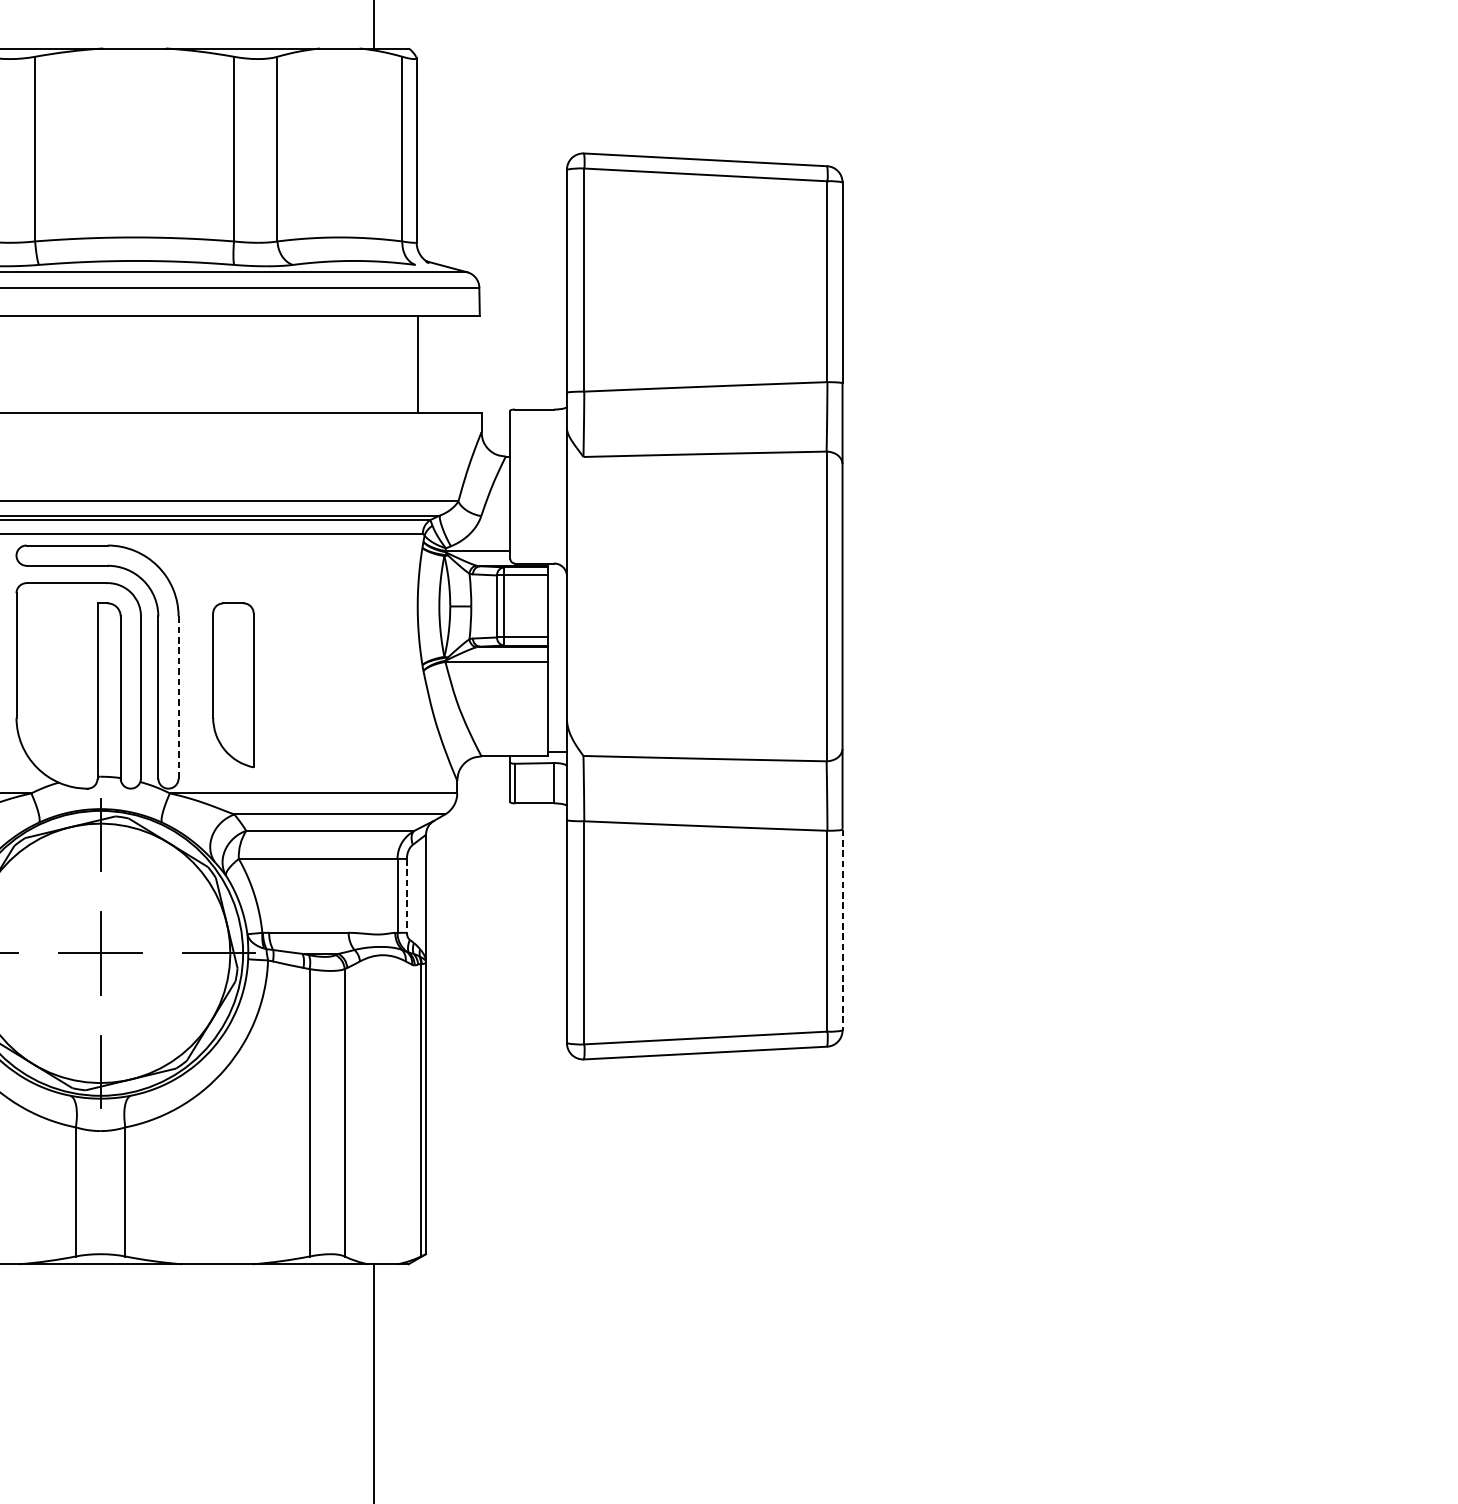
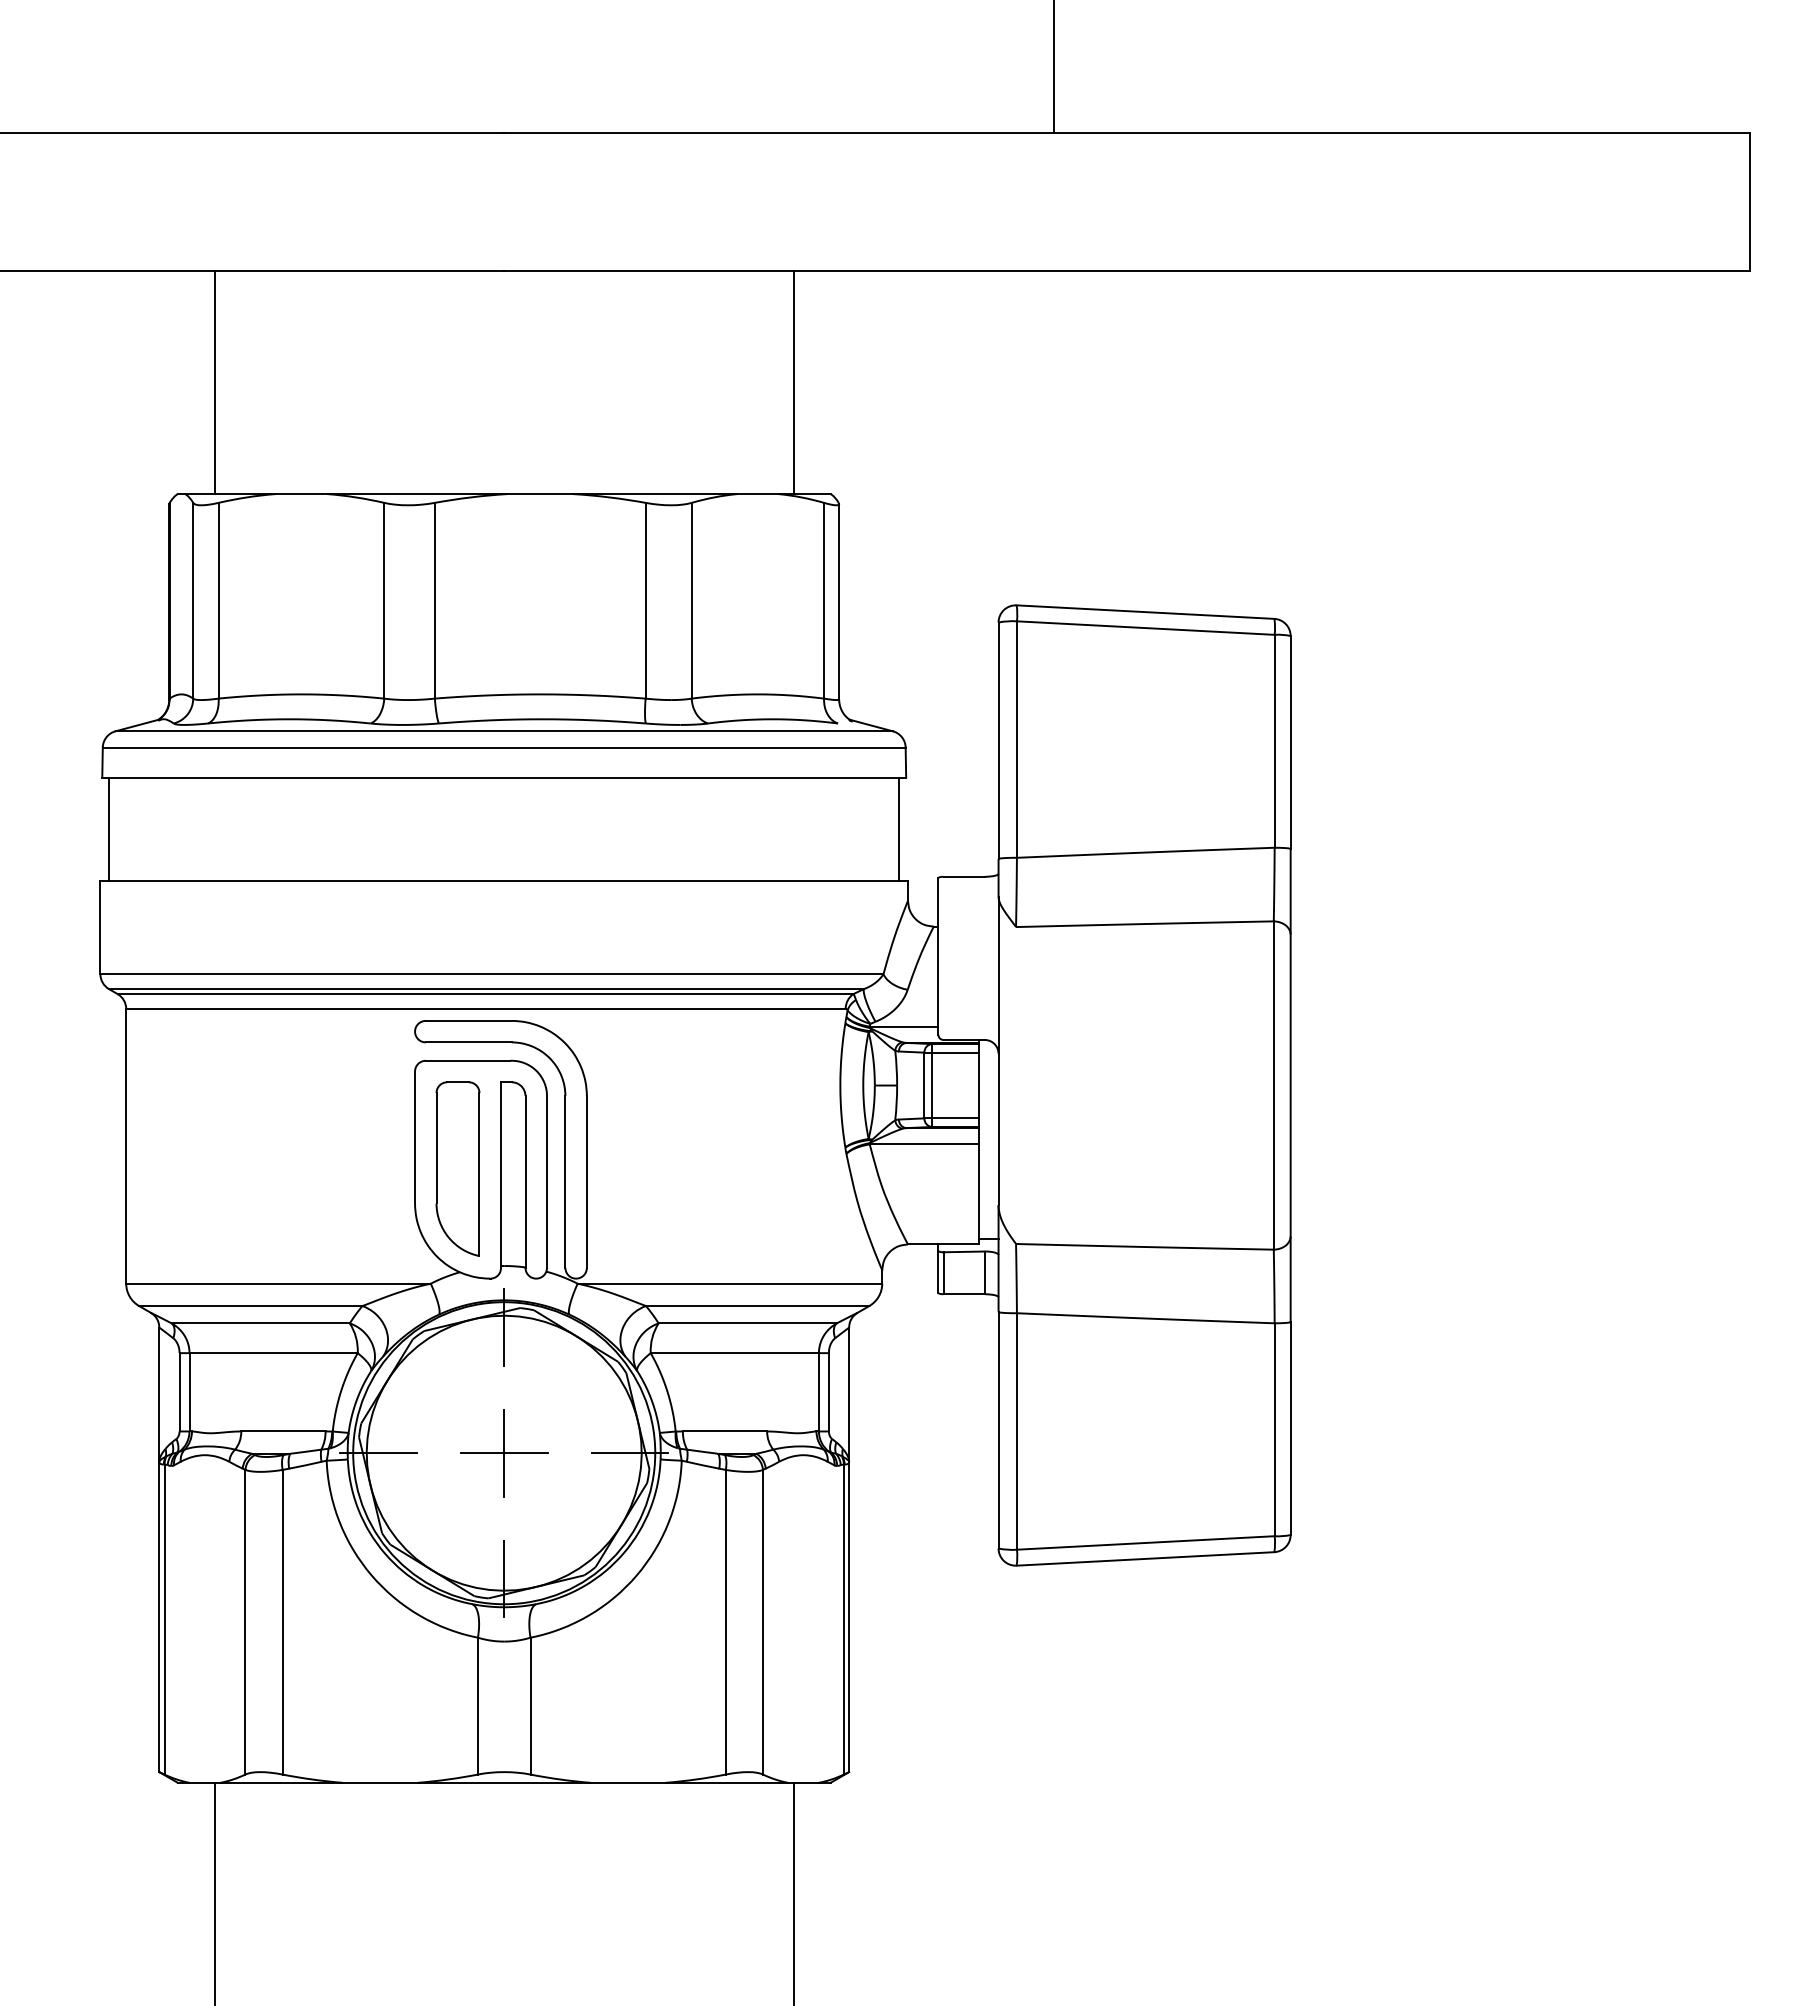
line: (417, 363) -> (899, 828), moved
part: (232, 684) -> (457, 1168), moved
line: (178, 697) -> (586, 1181), dashed -> solid
line: (406, 896) -> (828, 1392), dashed -> solid
line: (842, 930) -> (1290, 1429), dashed -> solid

